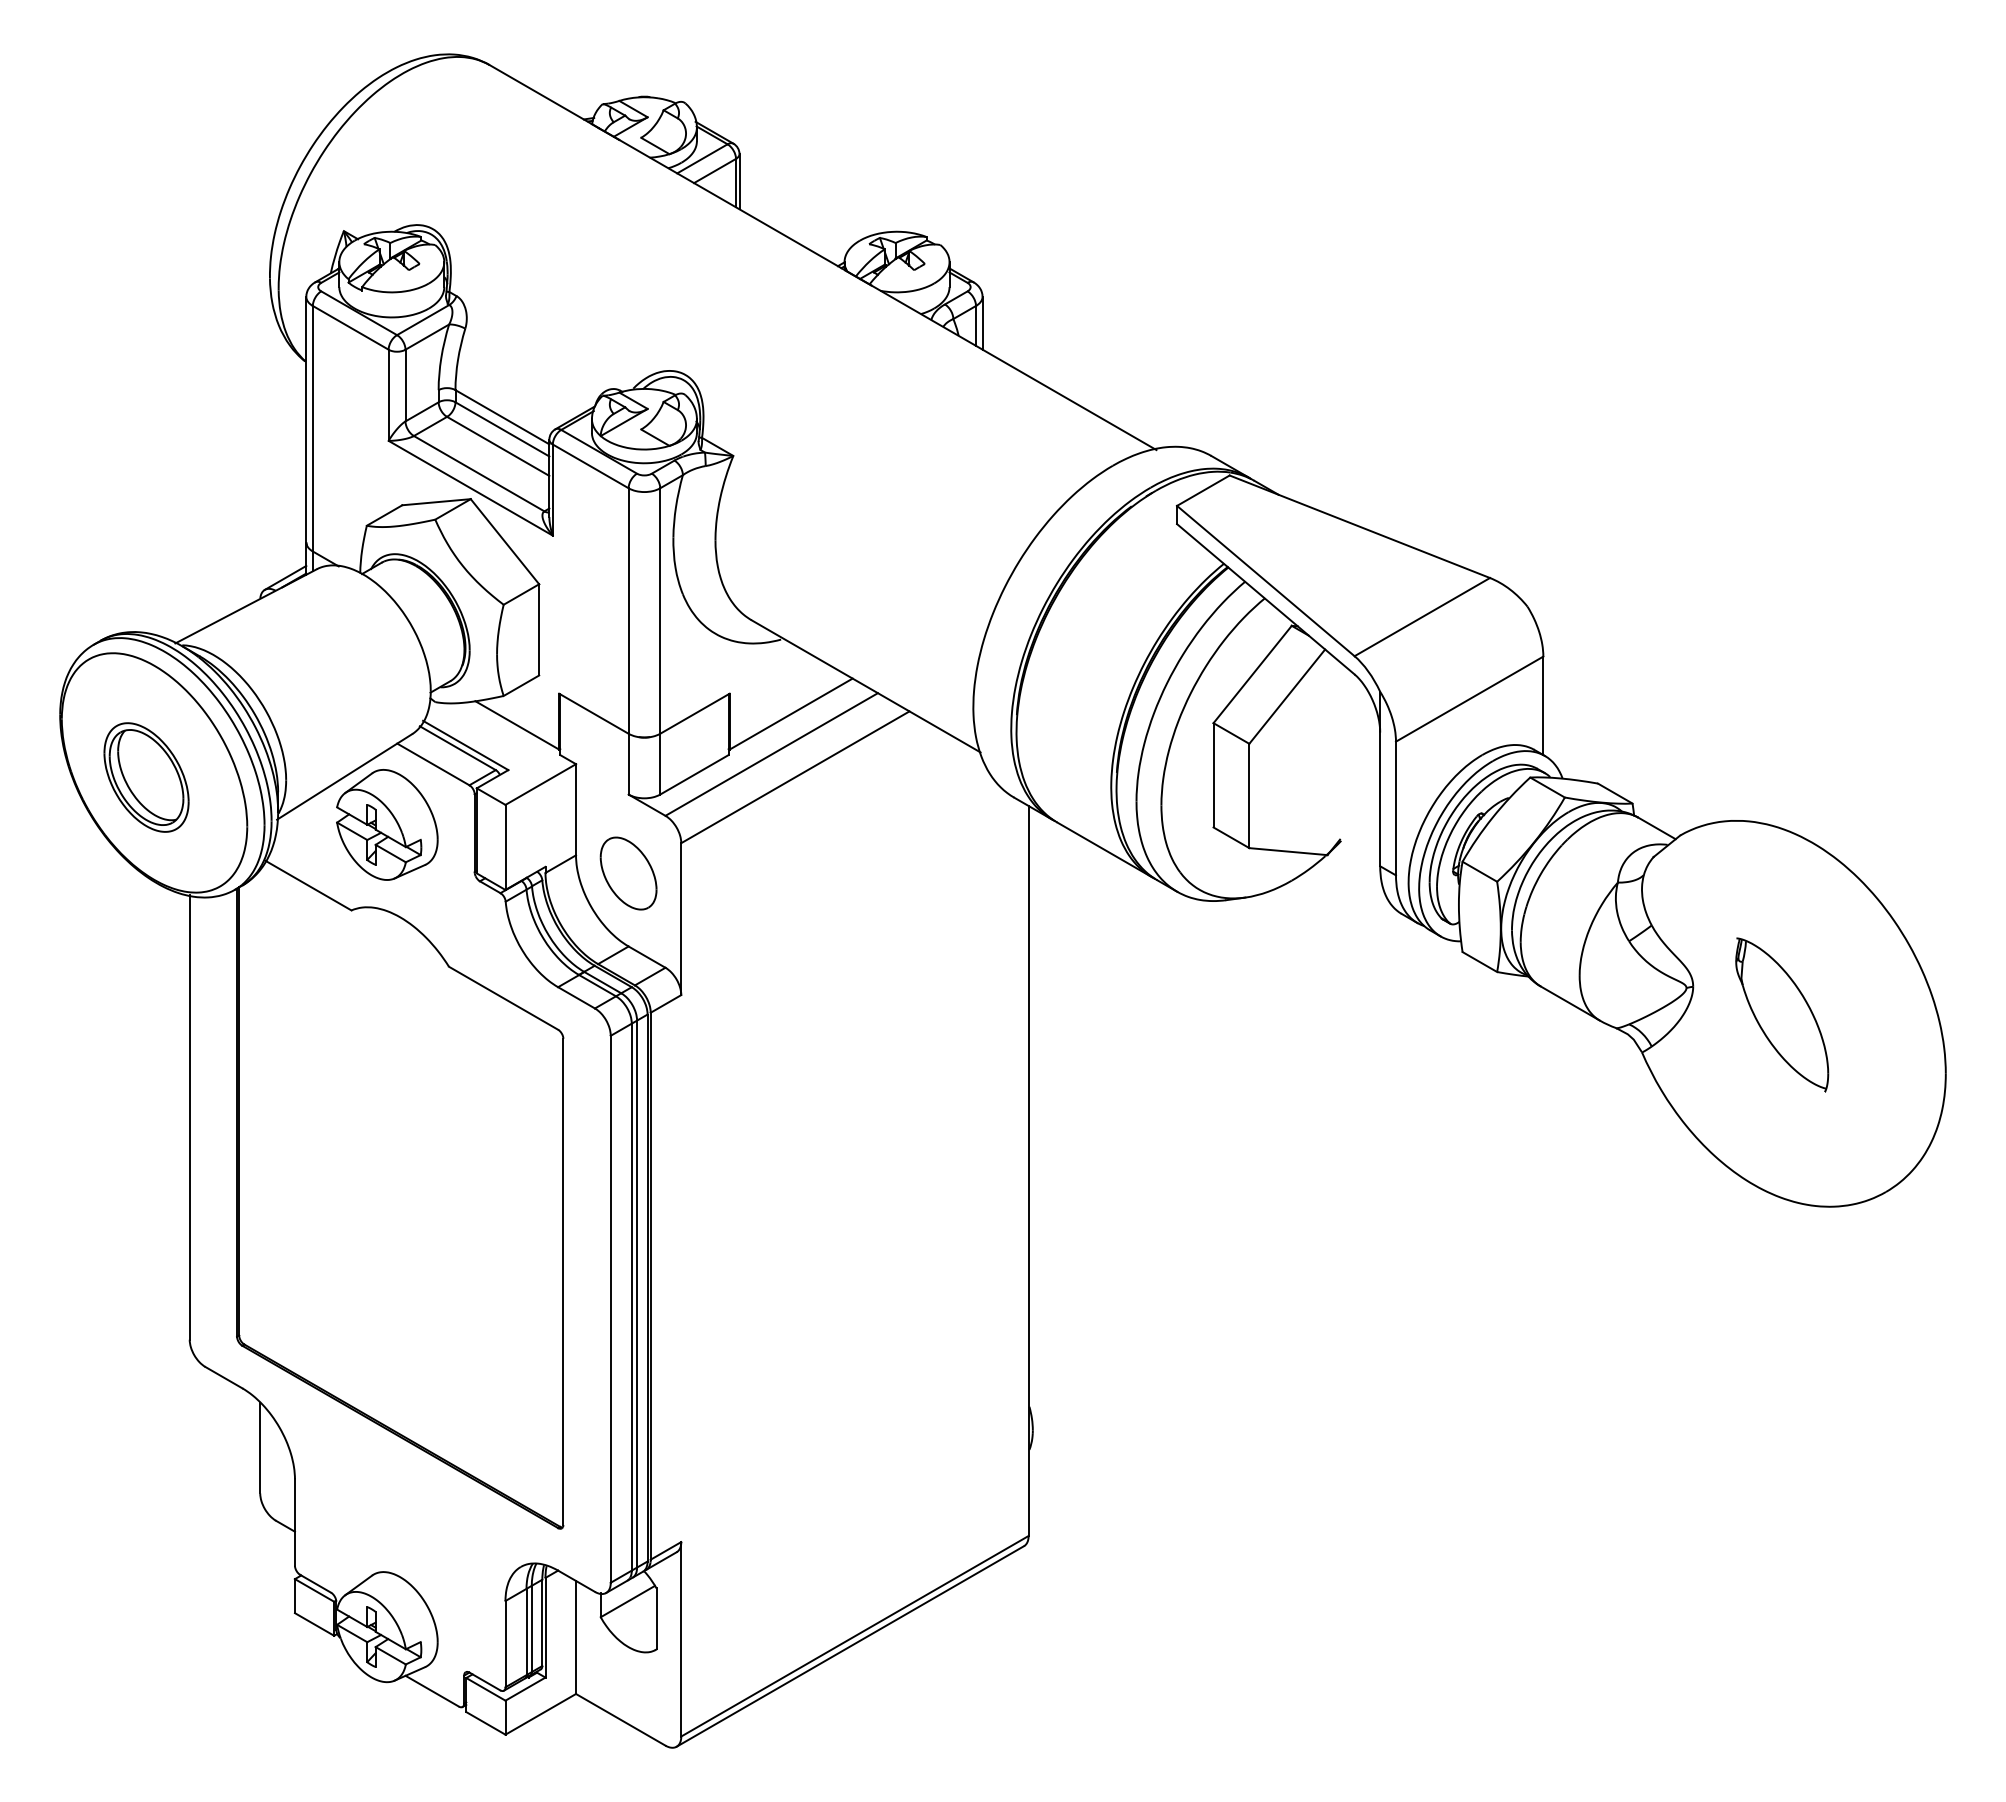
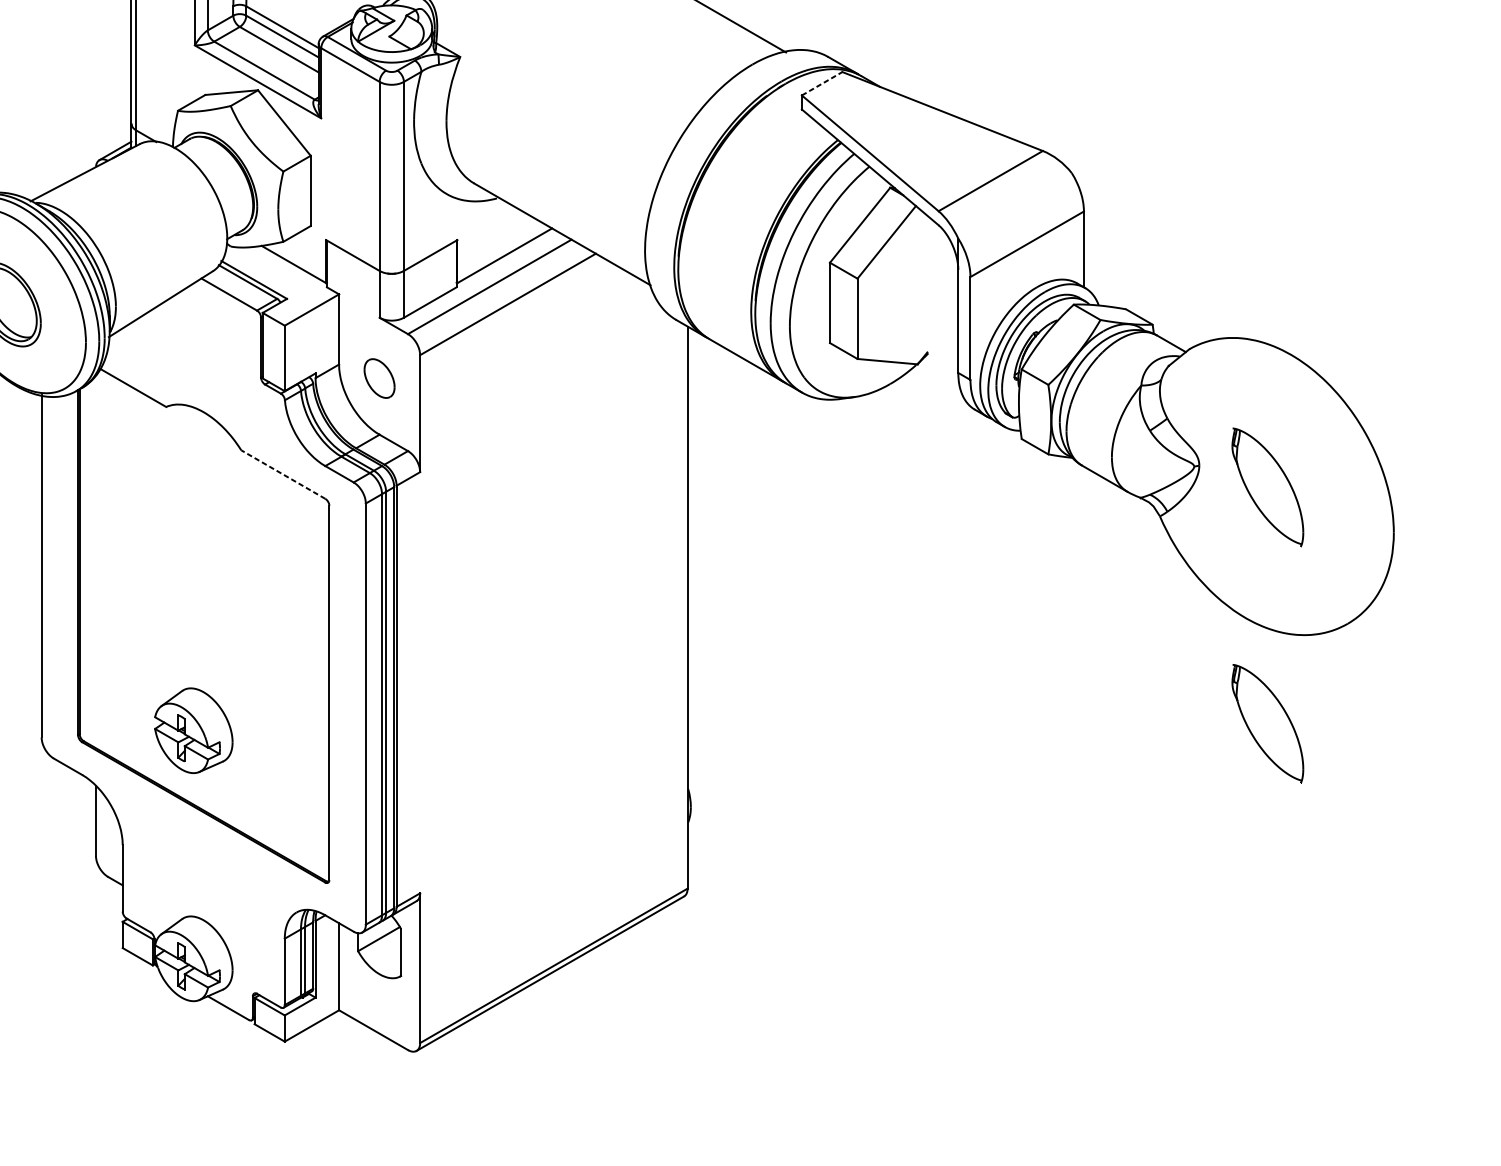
line: (1203, 490) -> (822, 83), solid -> dashed
part: (387, 824) -> (193, 730), moved
part: (628, 873) -> (379, 378), size x0.7
line: (503, 998) -> (283, 474), solid -> dashed
part: (1782, 1321) -> (1268, 723), added

